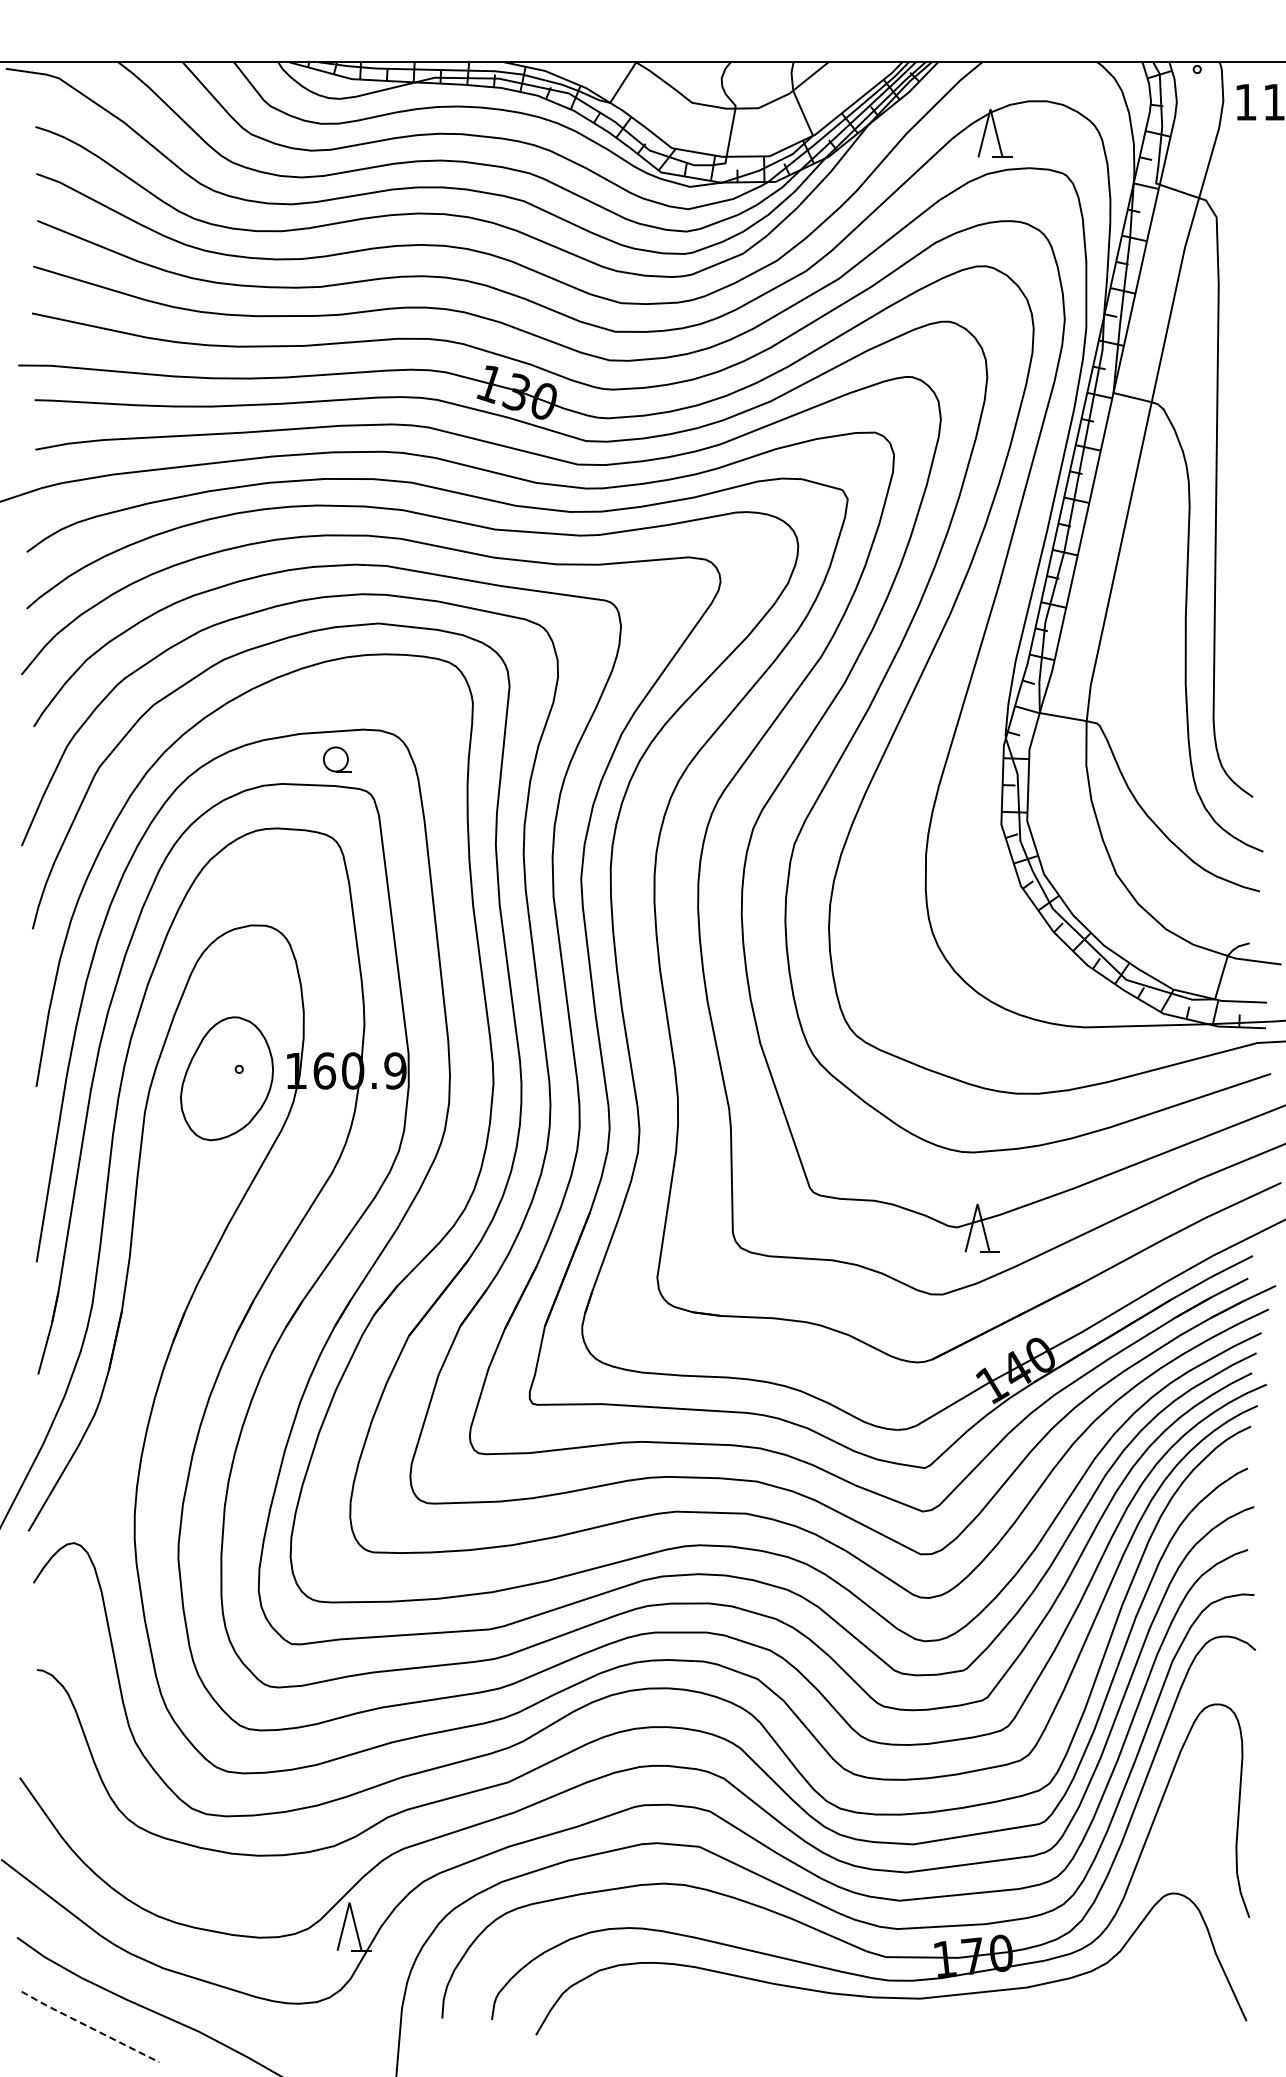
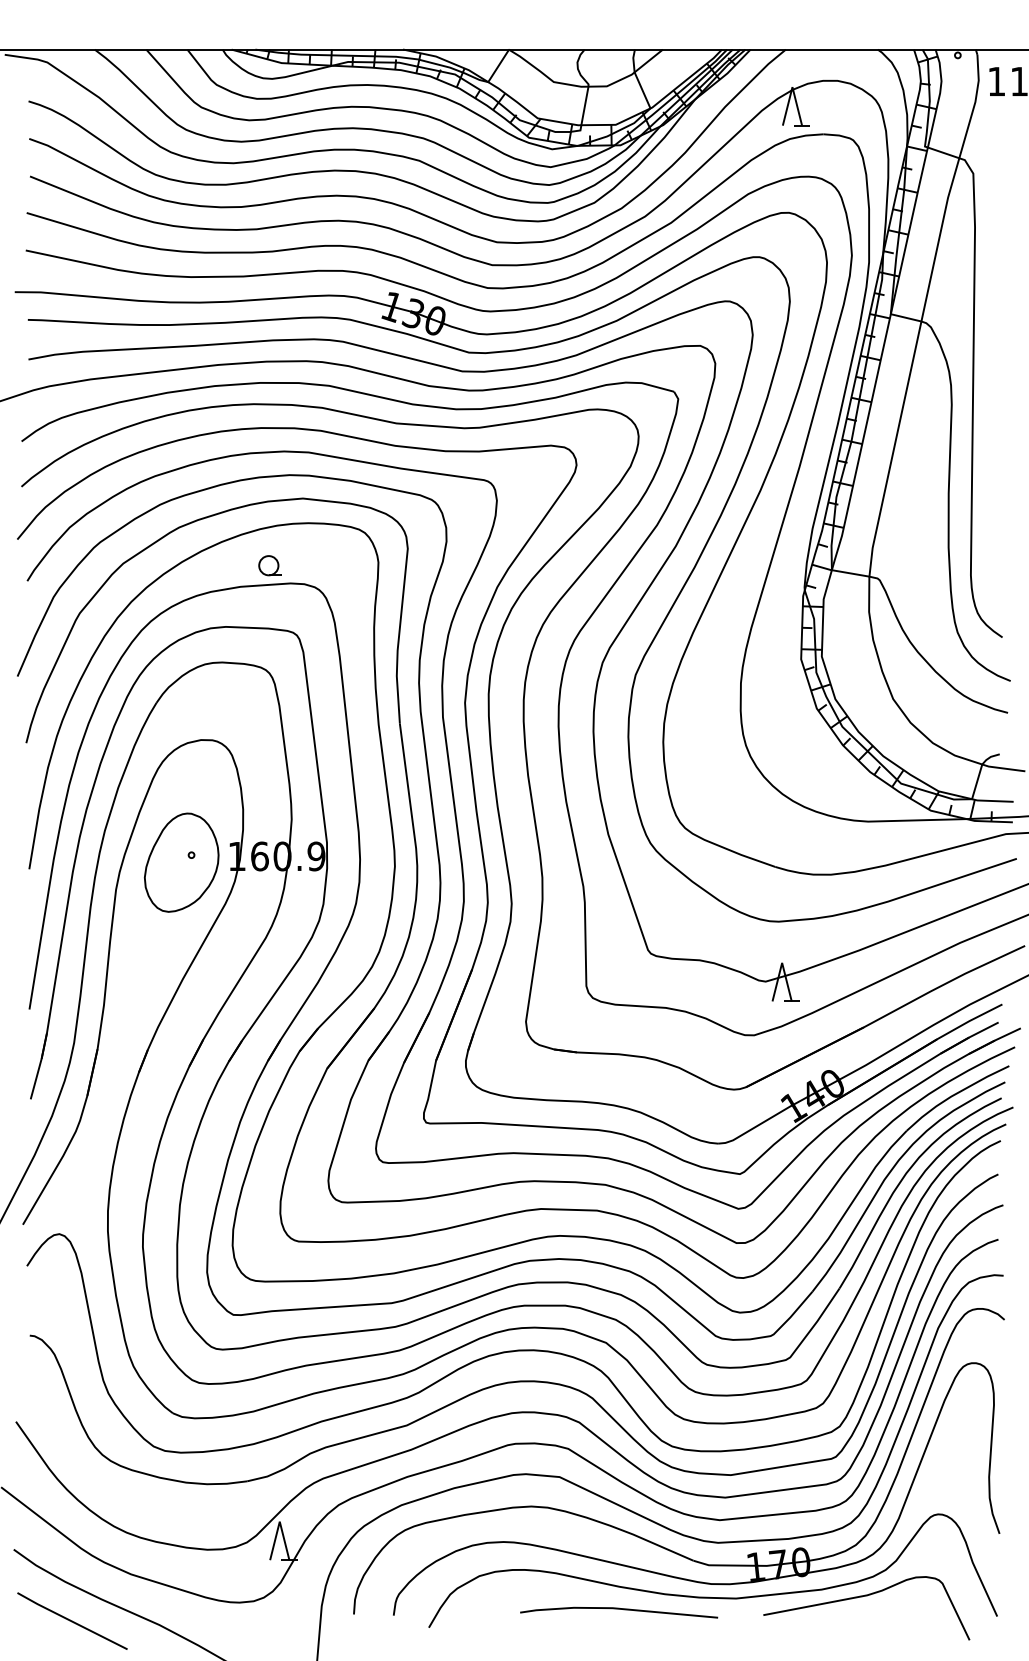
part: (337, 759) -> (270, 565), moved
curve: (1080, 1996) -> (864, 1596), added
line: (773, 2012) -> (618, 1609), added
line: (90, 2027) -> (72, 1621), dashed -> solid

